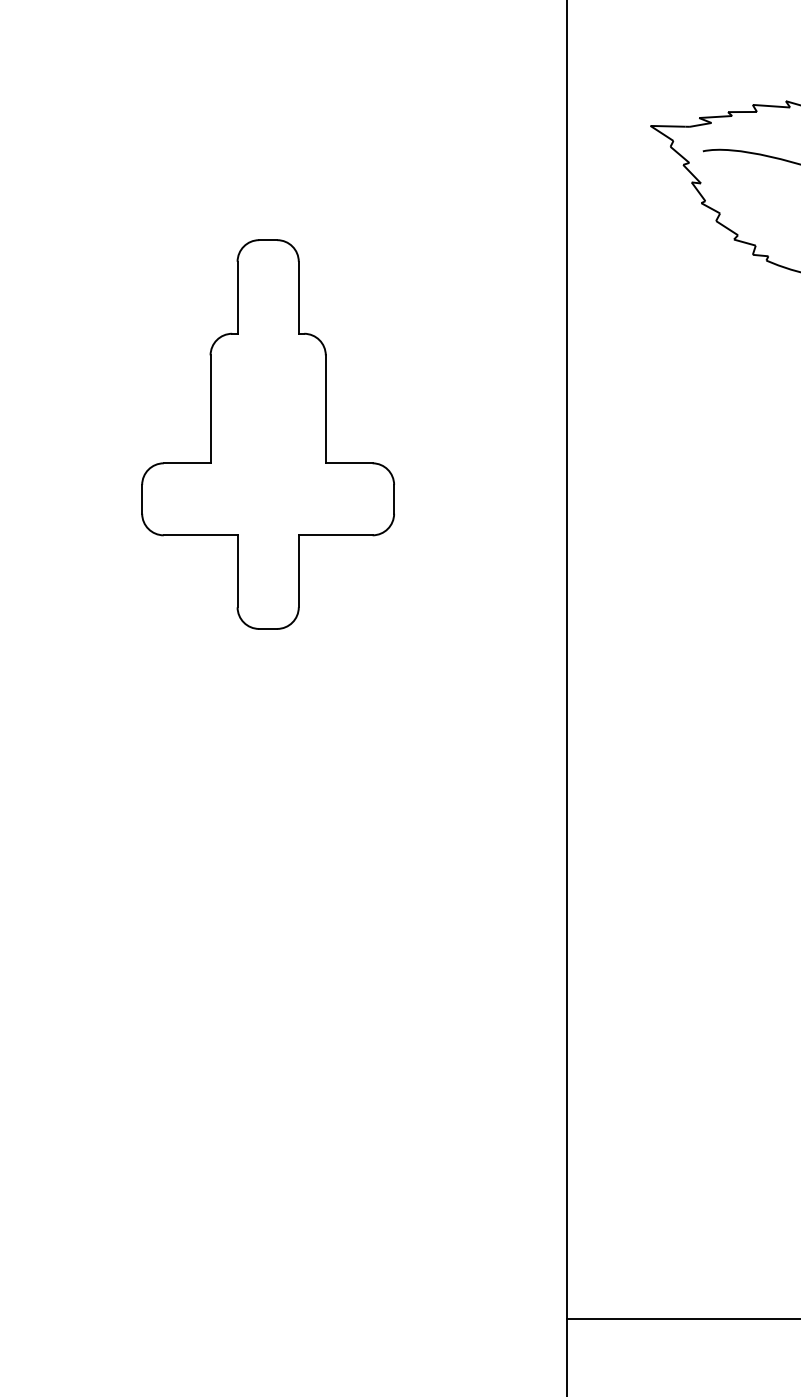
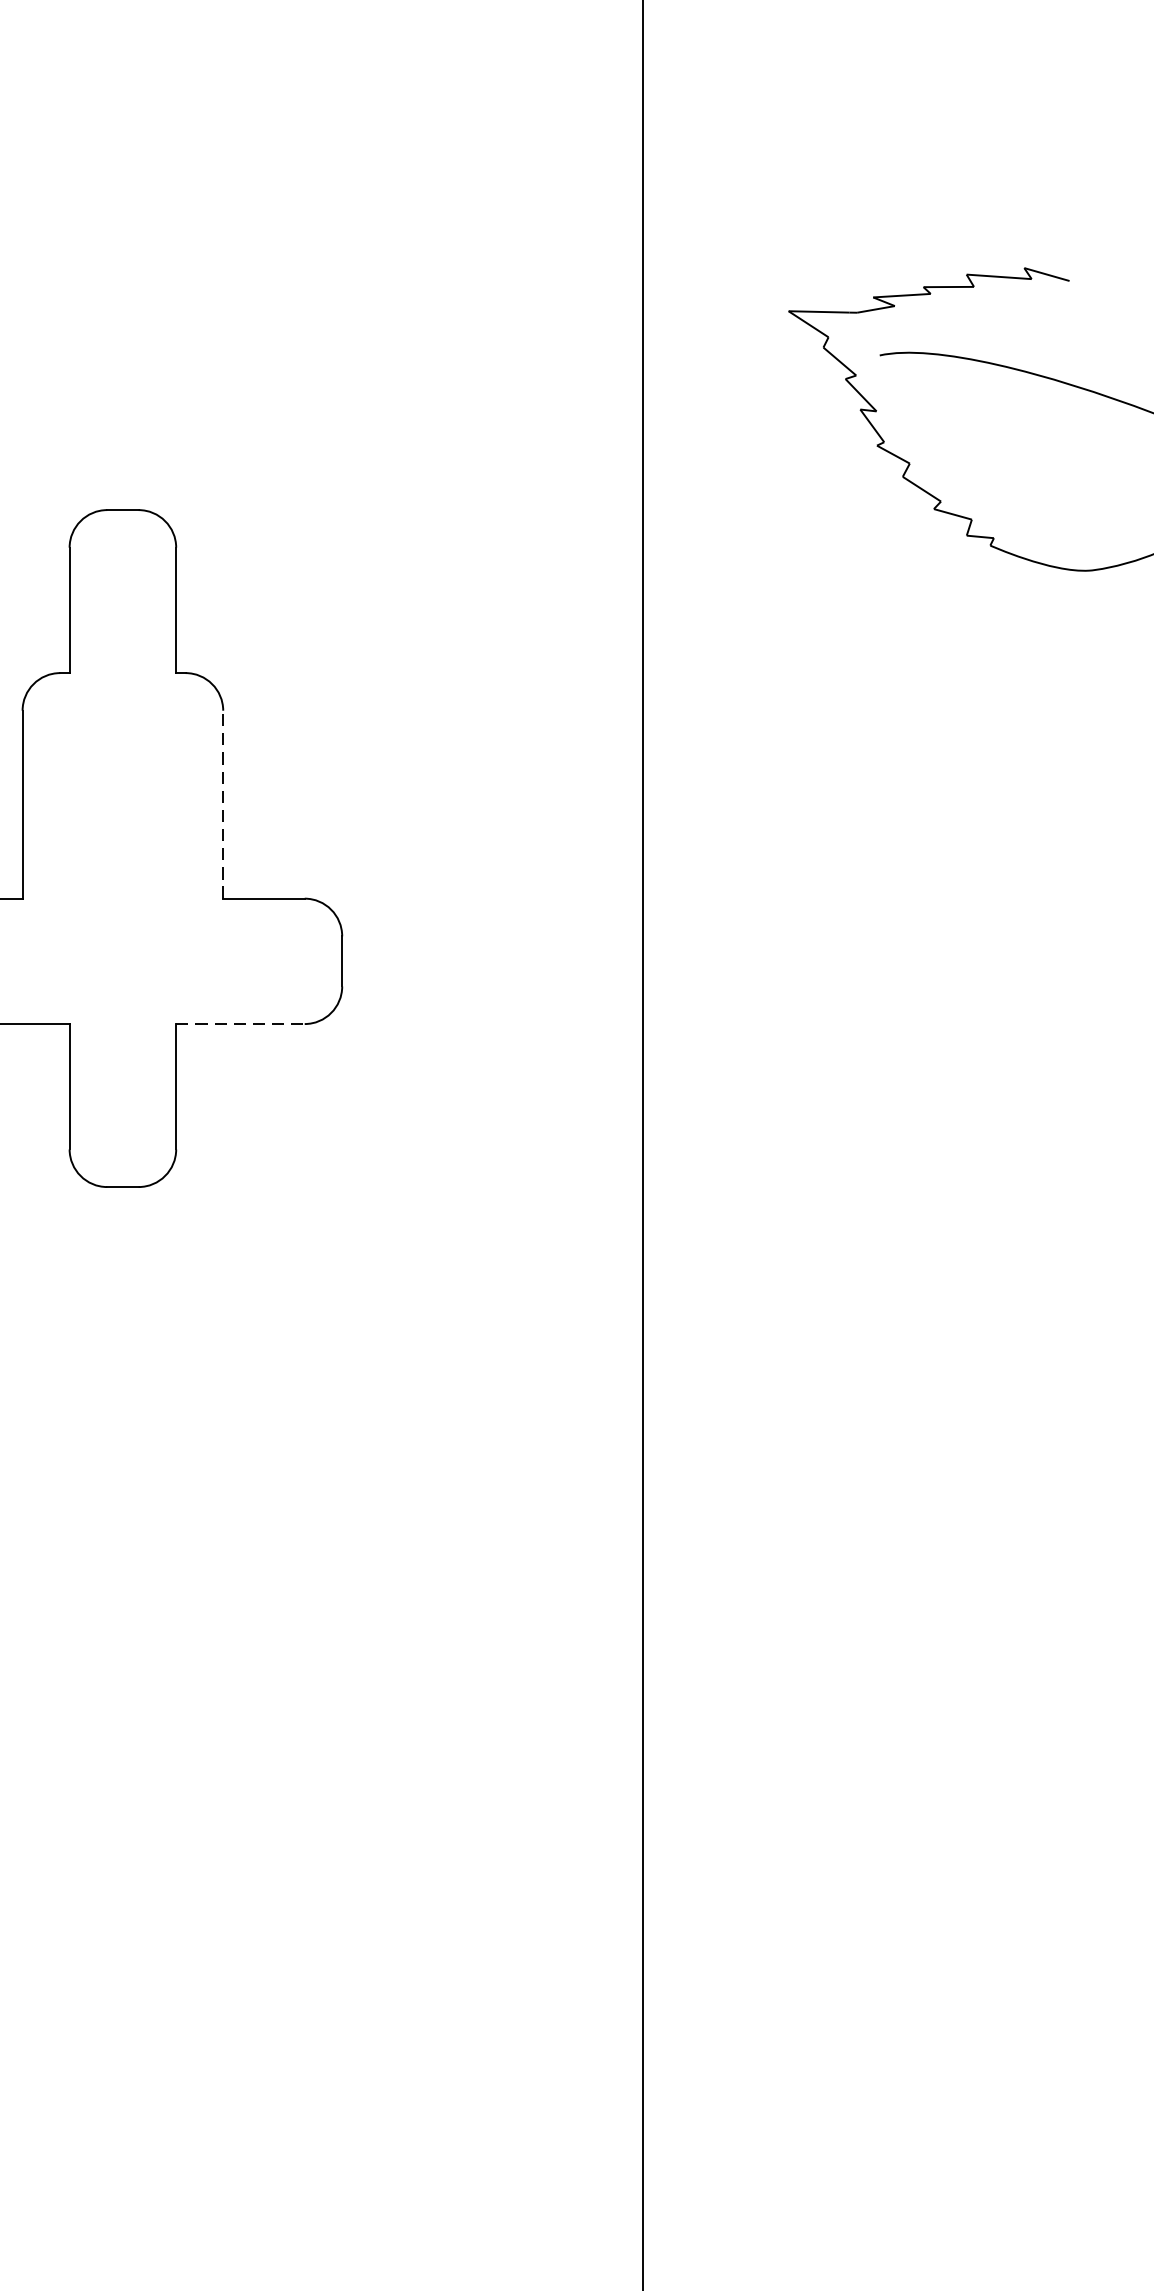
line: (325, 409) -> (222, 804), solid -> dashed
line: (335, 535) -> (240, 1024), solid -> dashed

